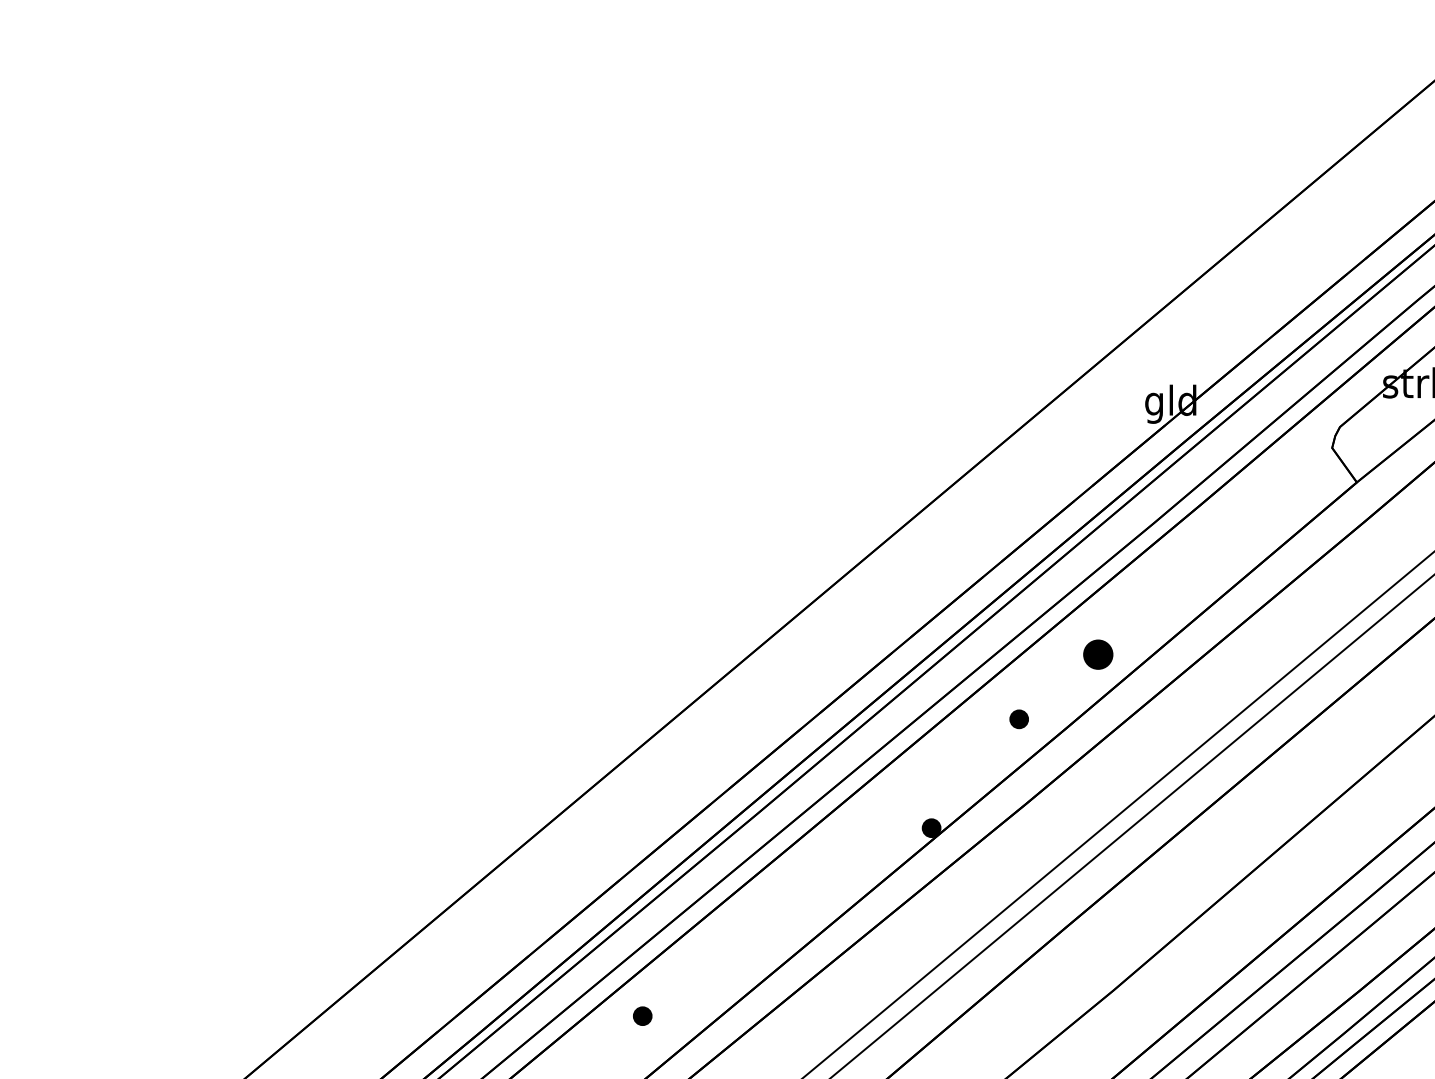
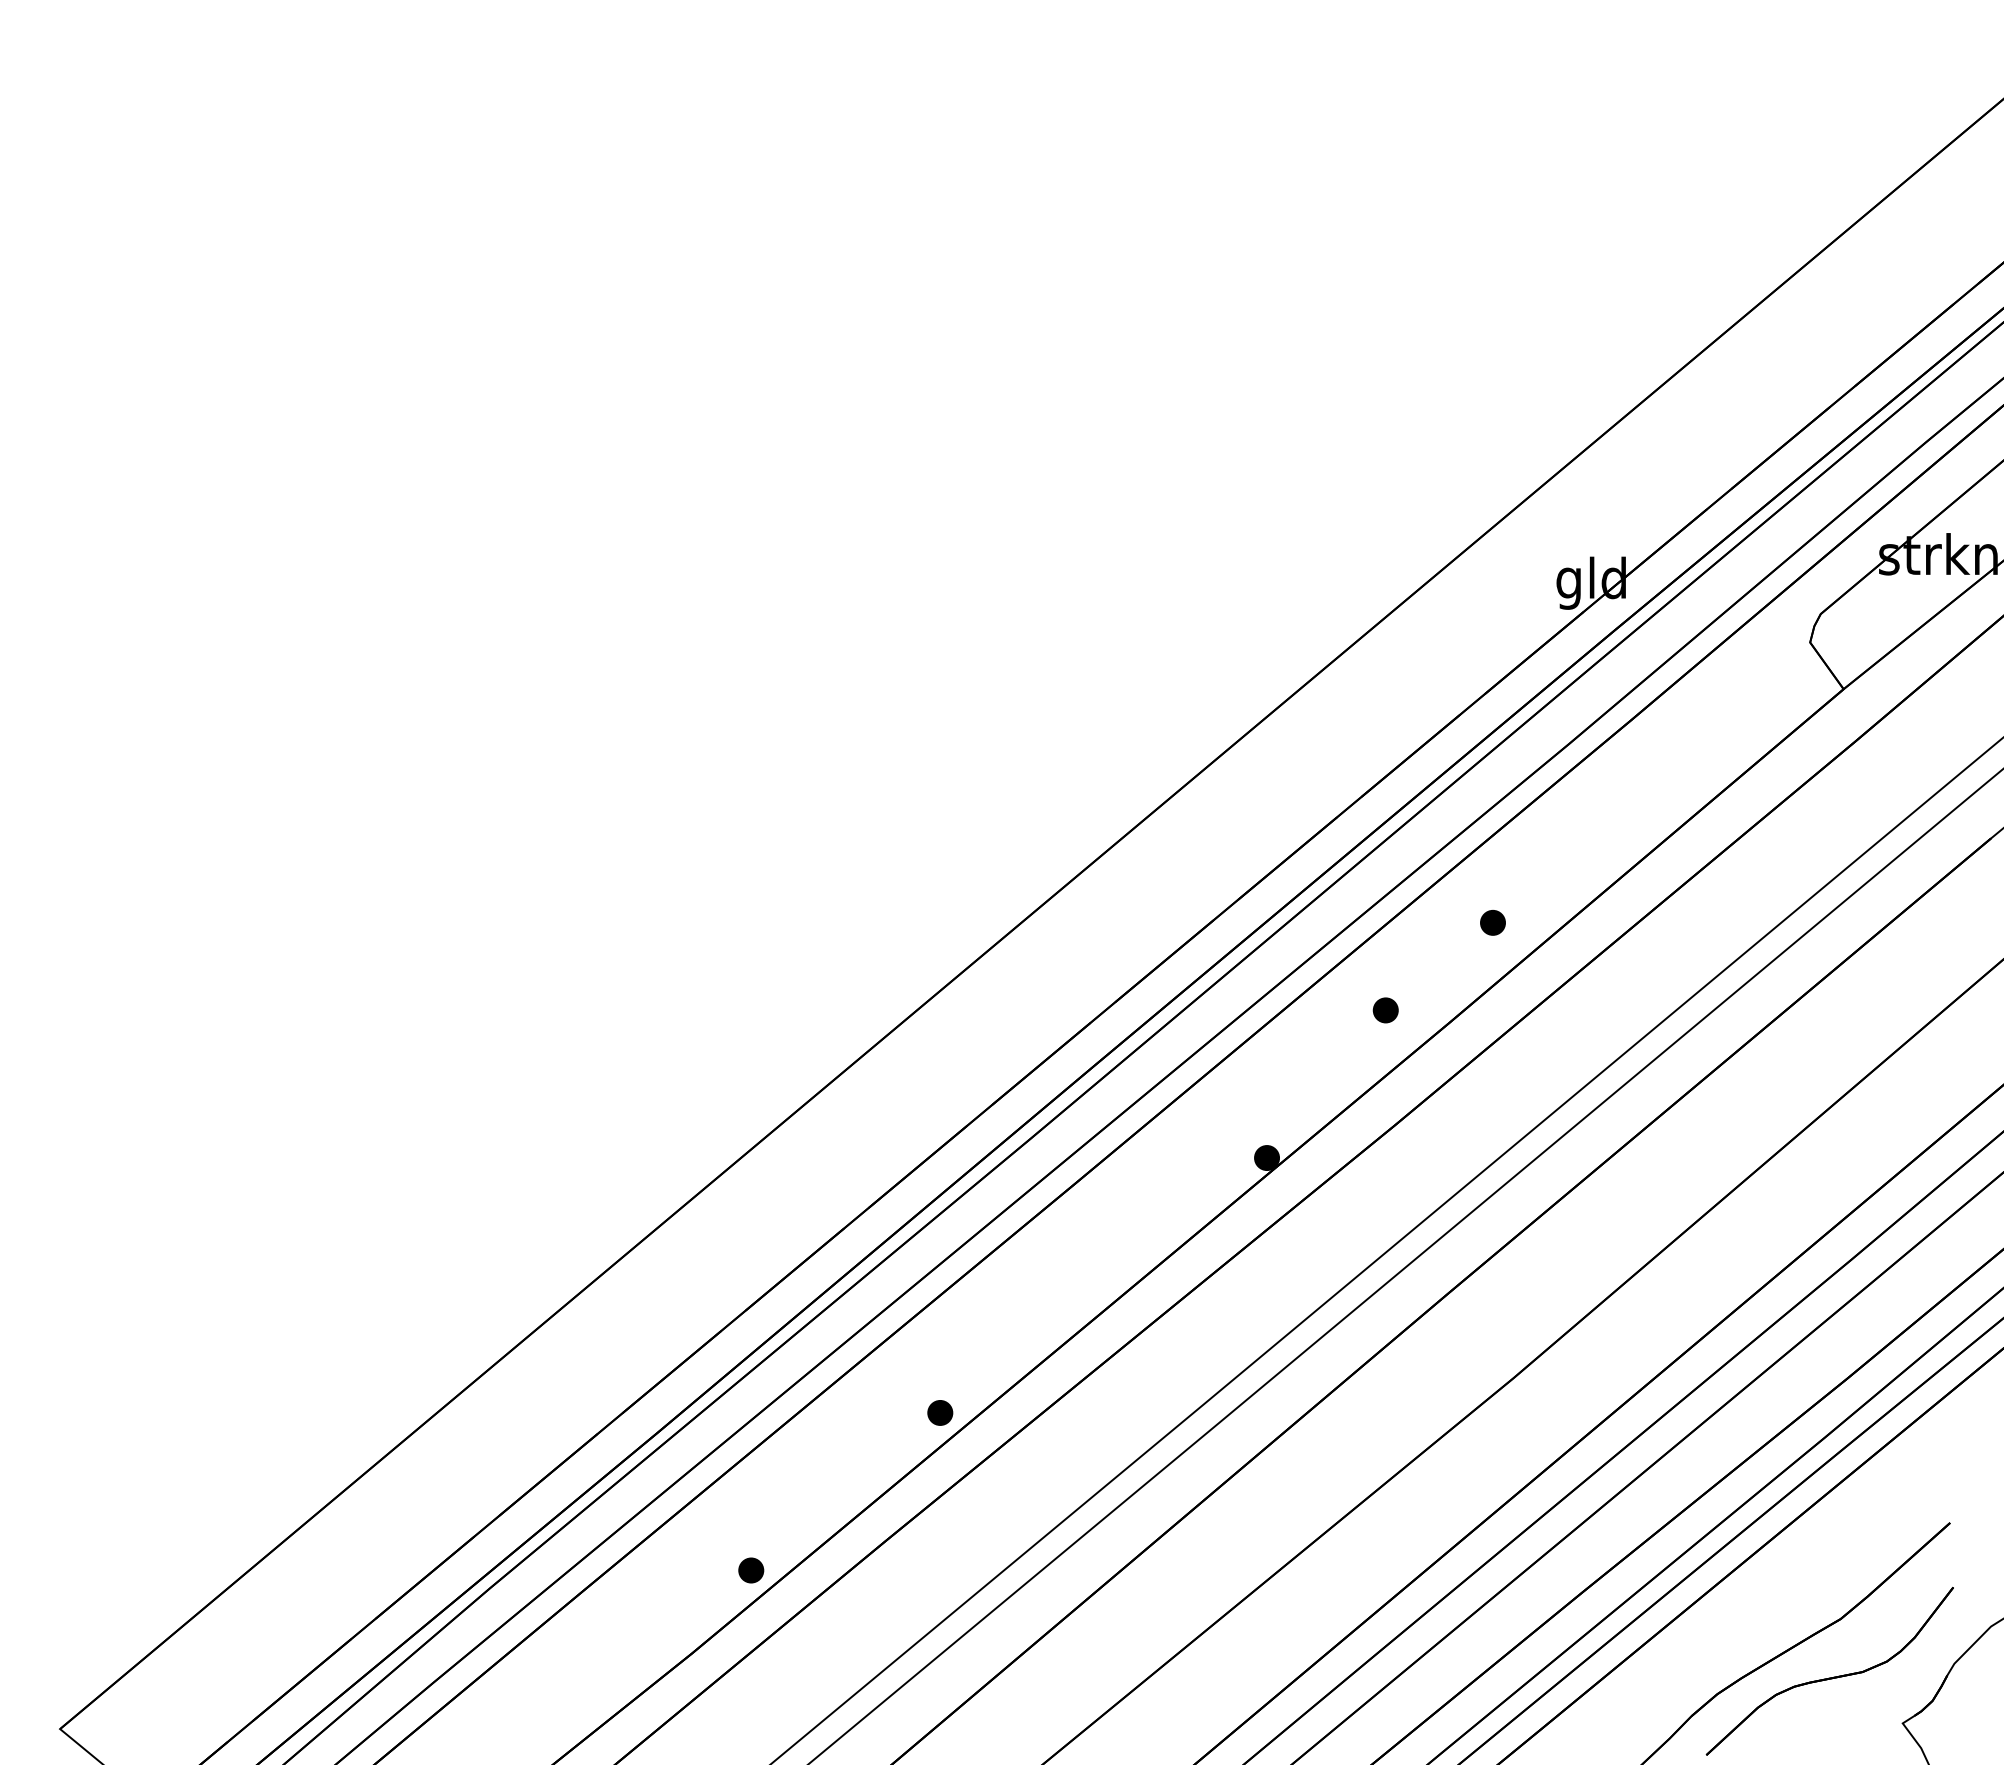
part: (1097, 654) -> (1492, 922), size x0.62
part: (642, 1015) -> (940, 1412), moved

